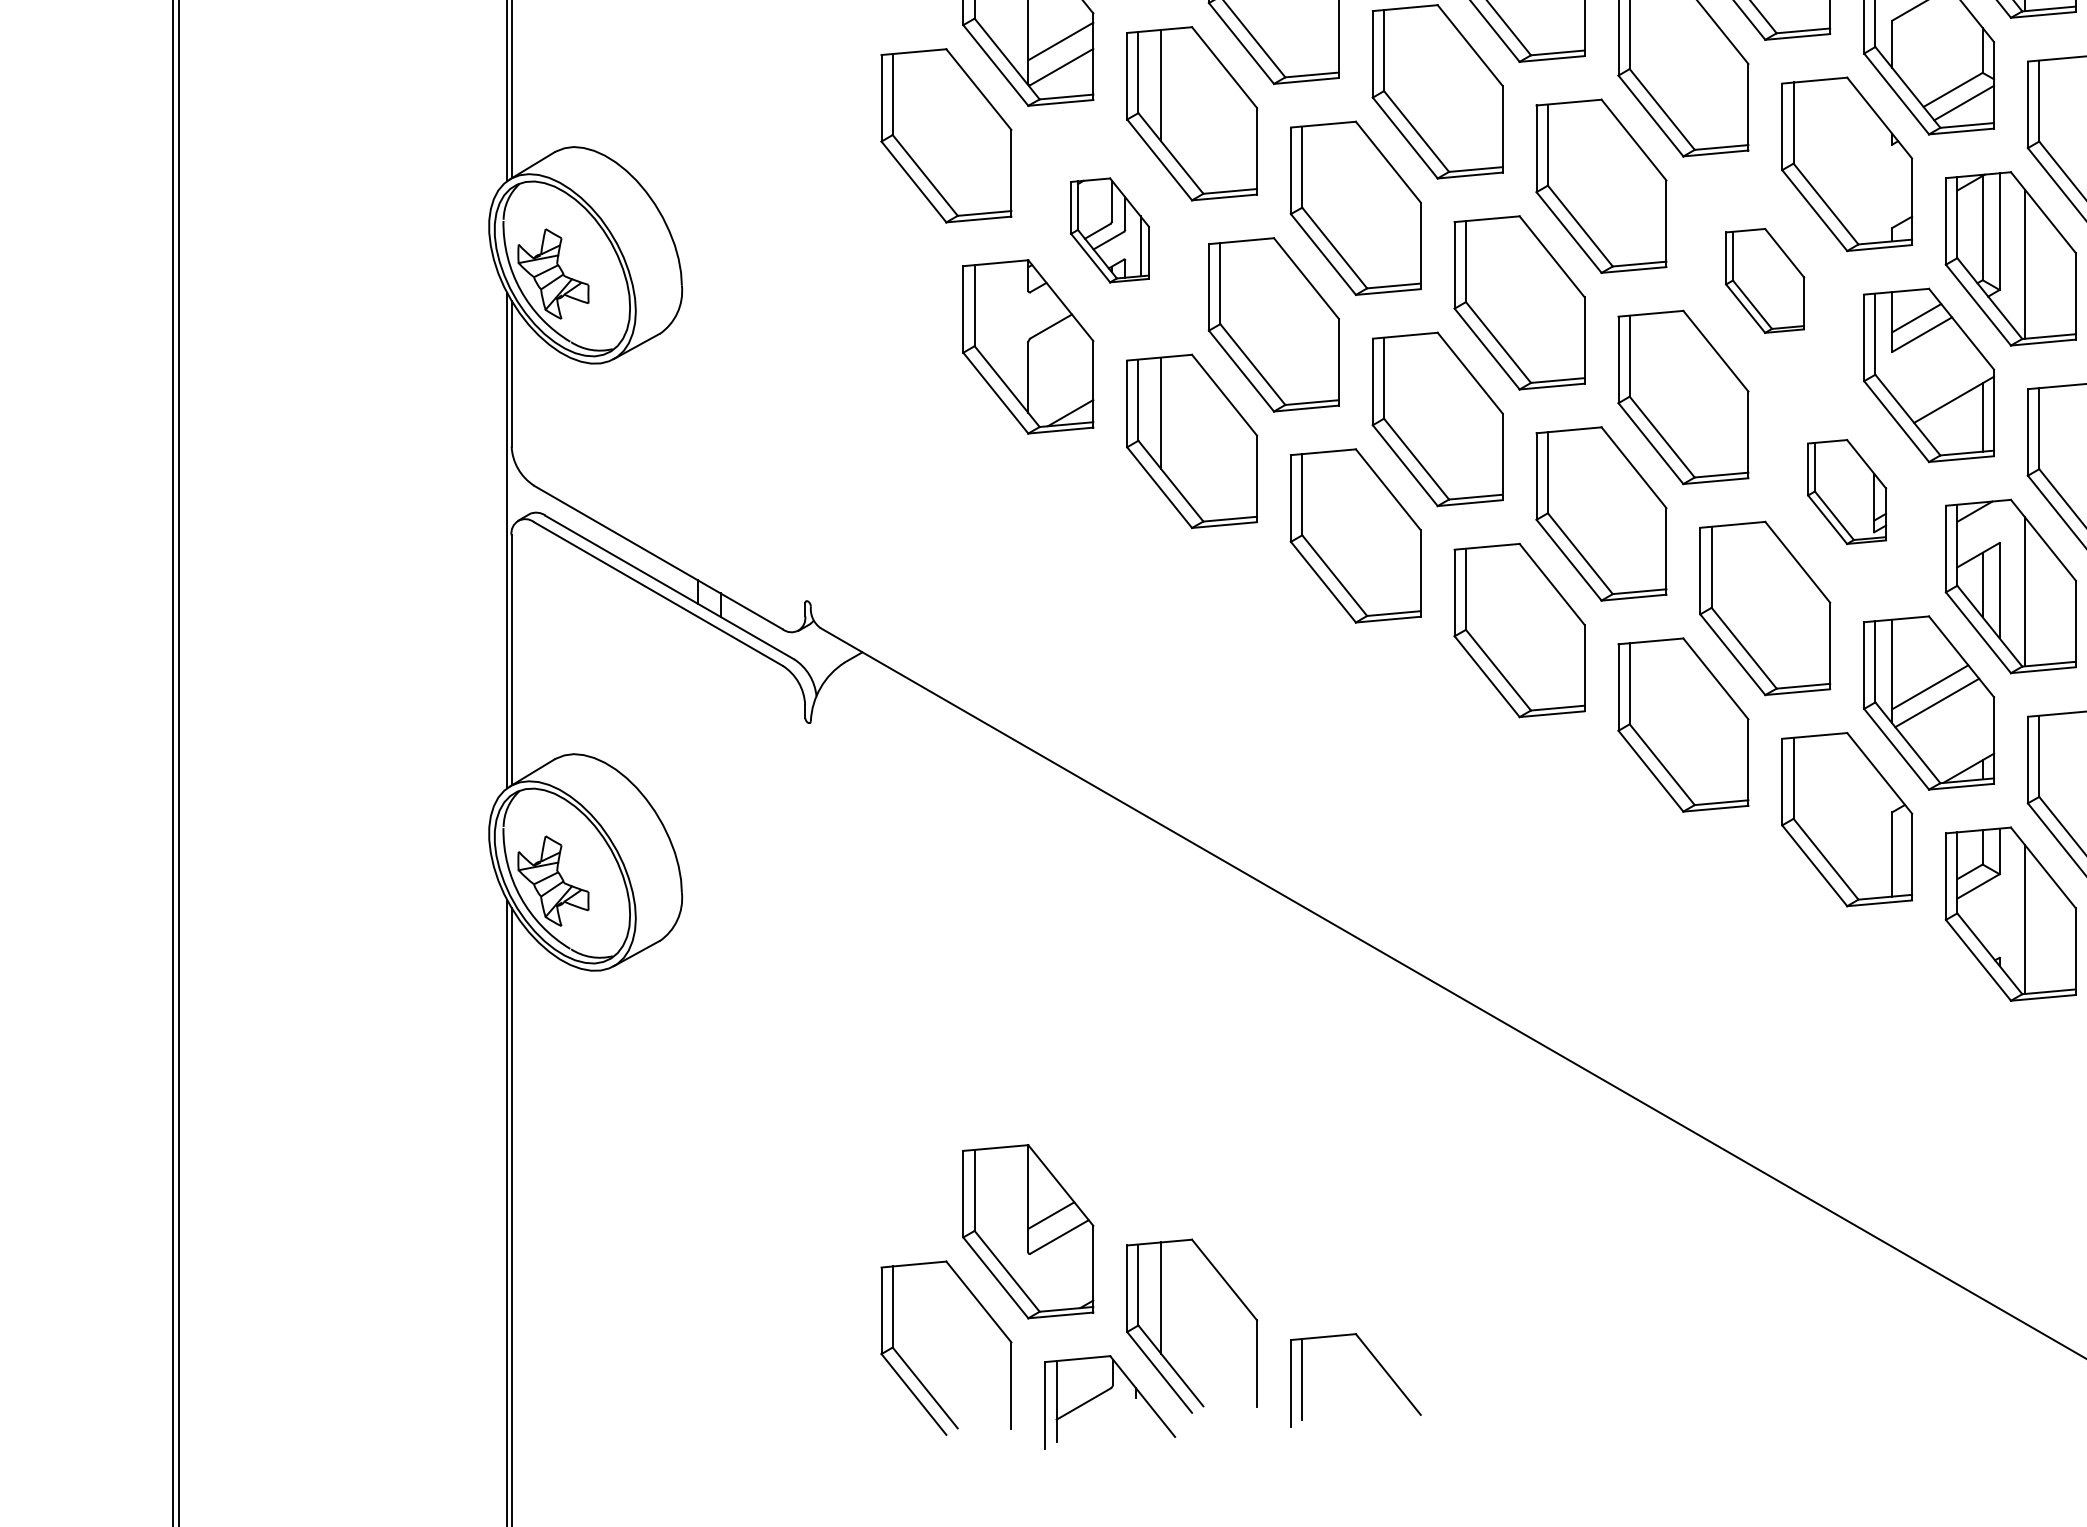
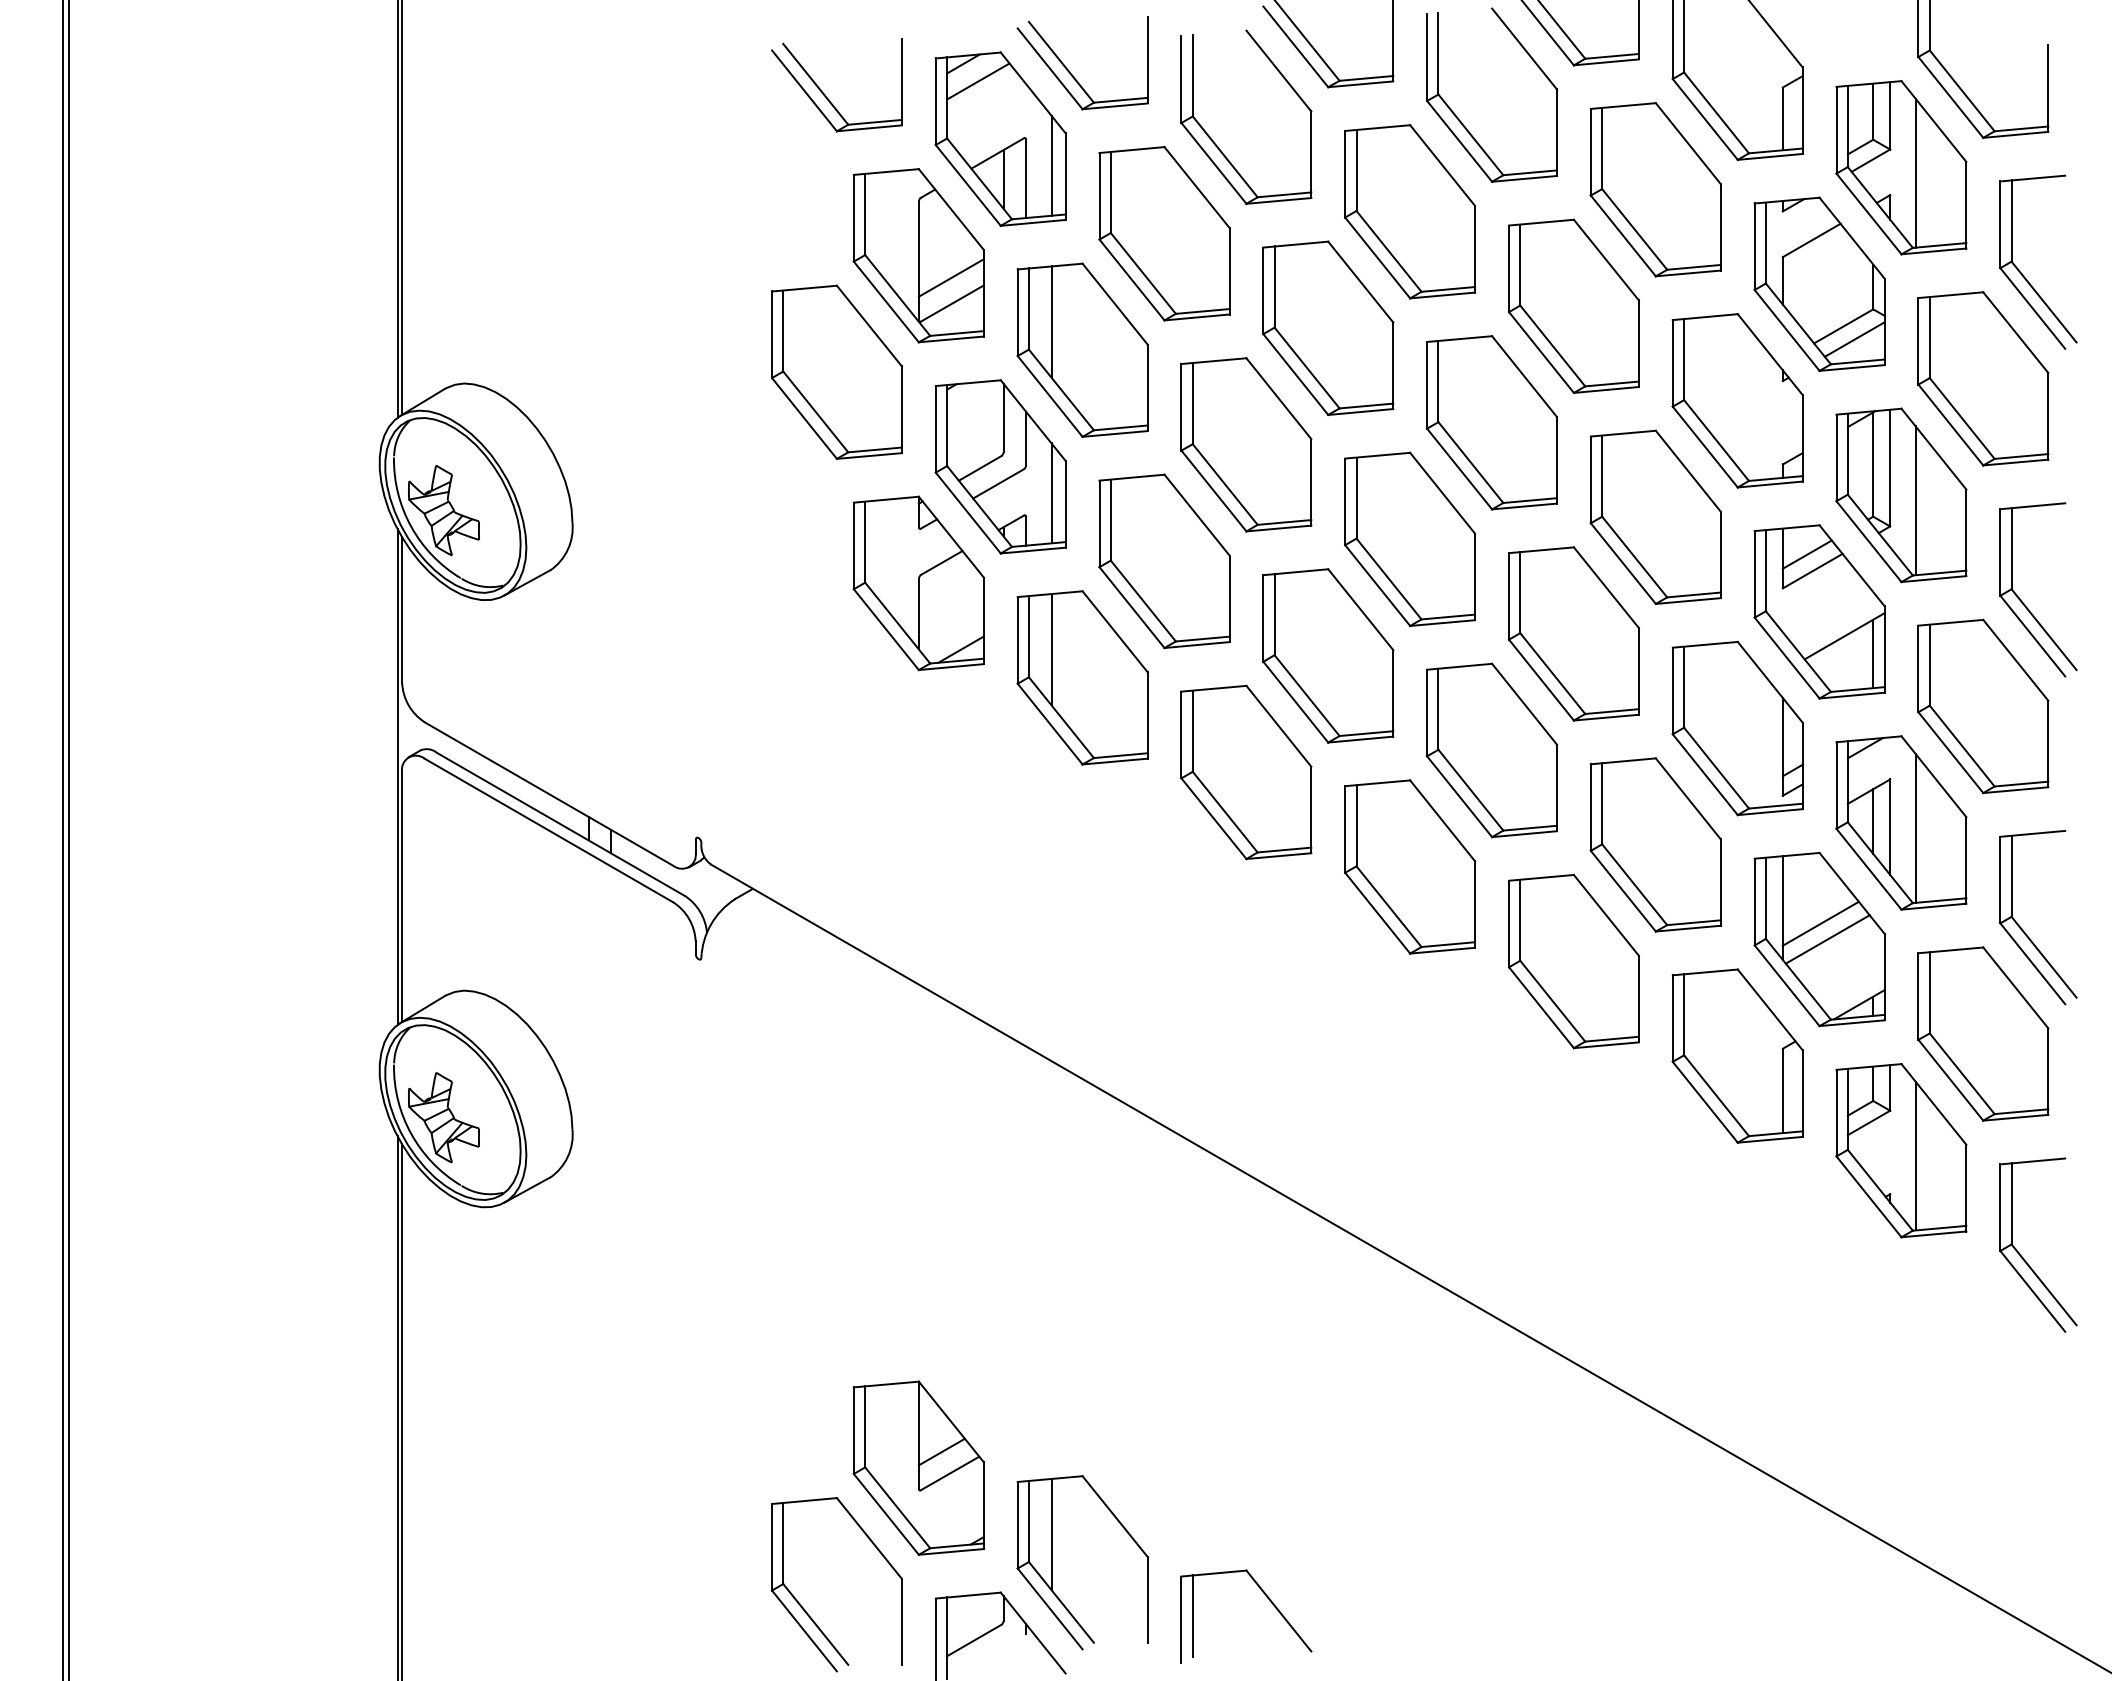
part: (1109, 230) -> (1000, 466), size x1.67
part: (1764, 281) -> (1655, 517), size x1.67
part: (1846, 492) -> (1737, 728), size x1.67

